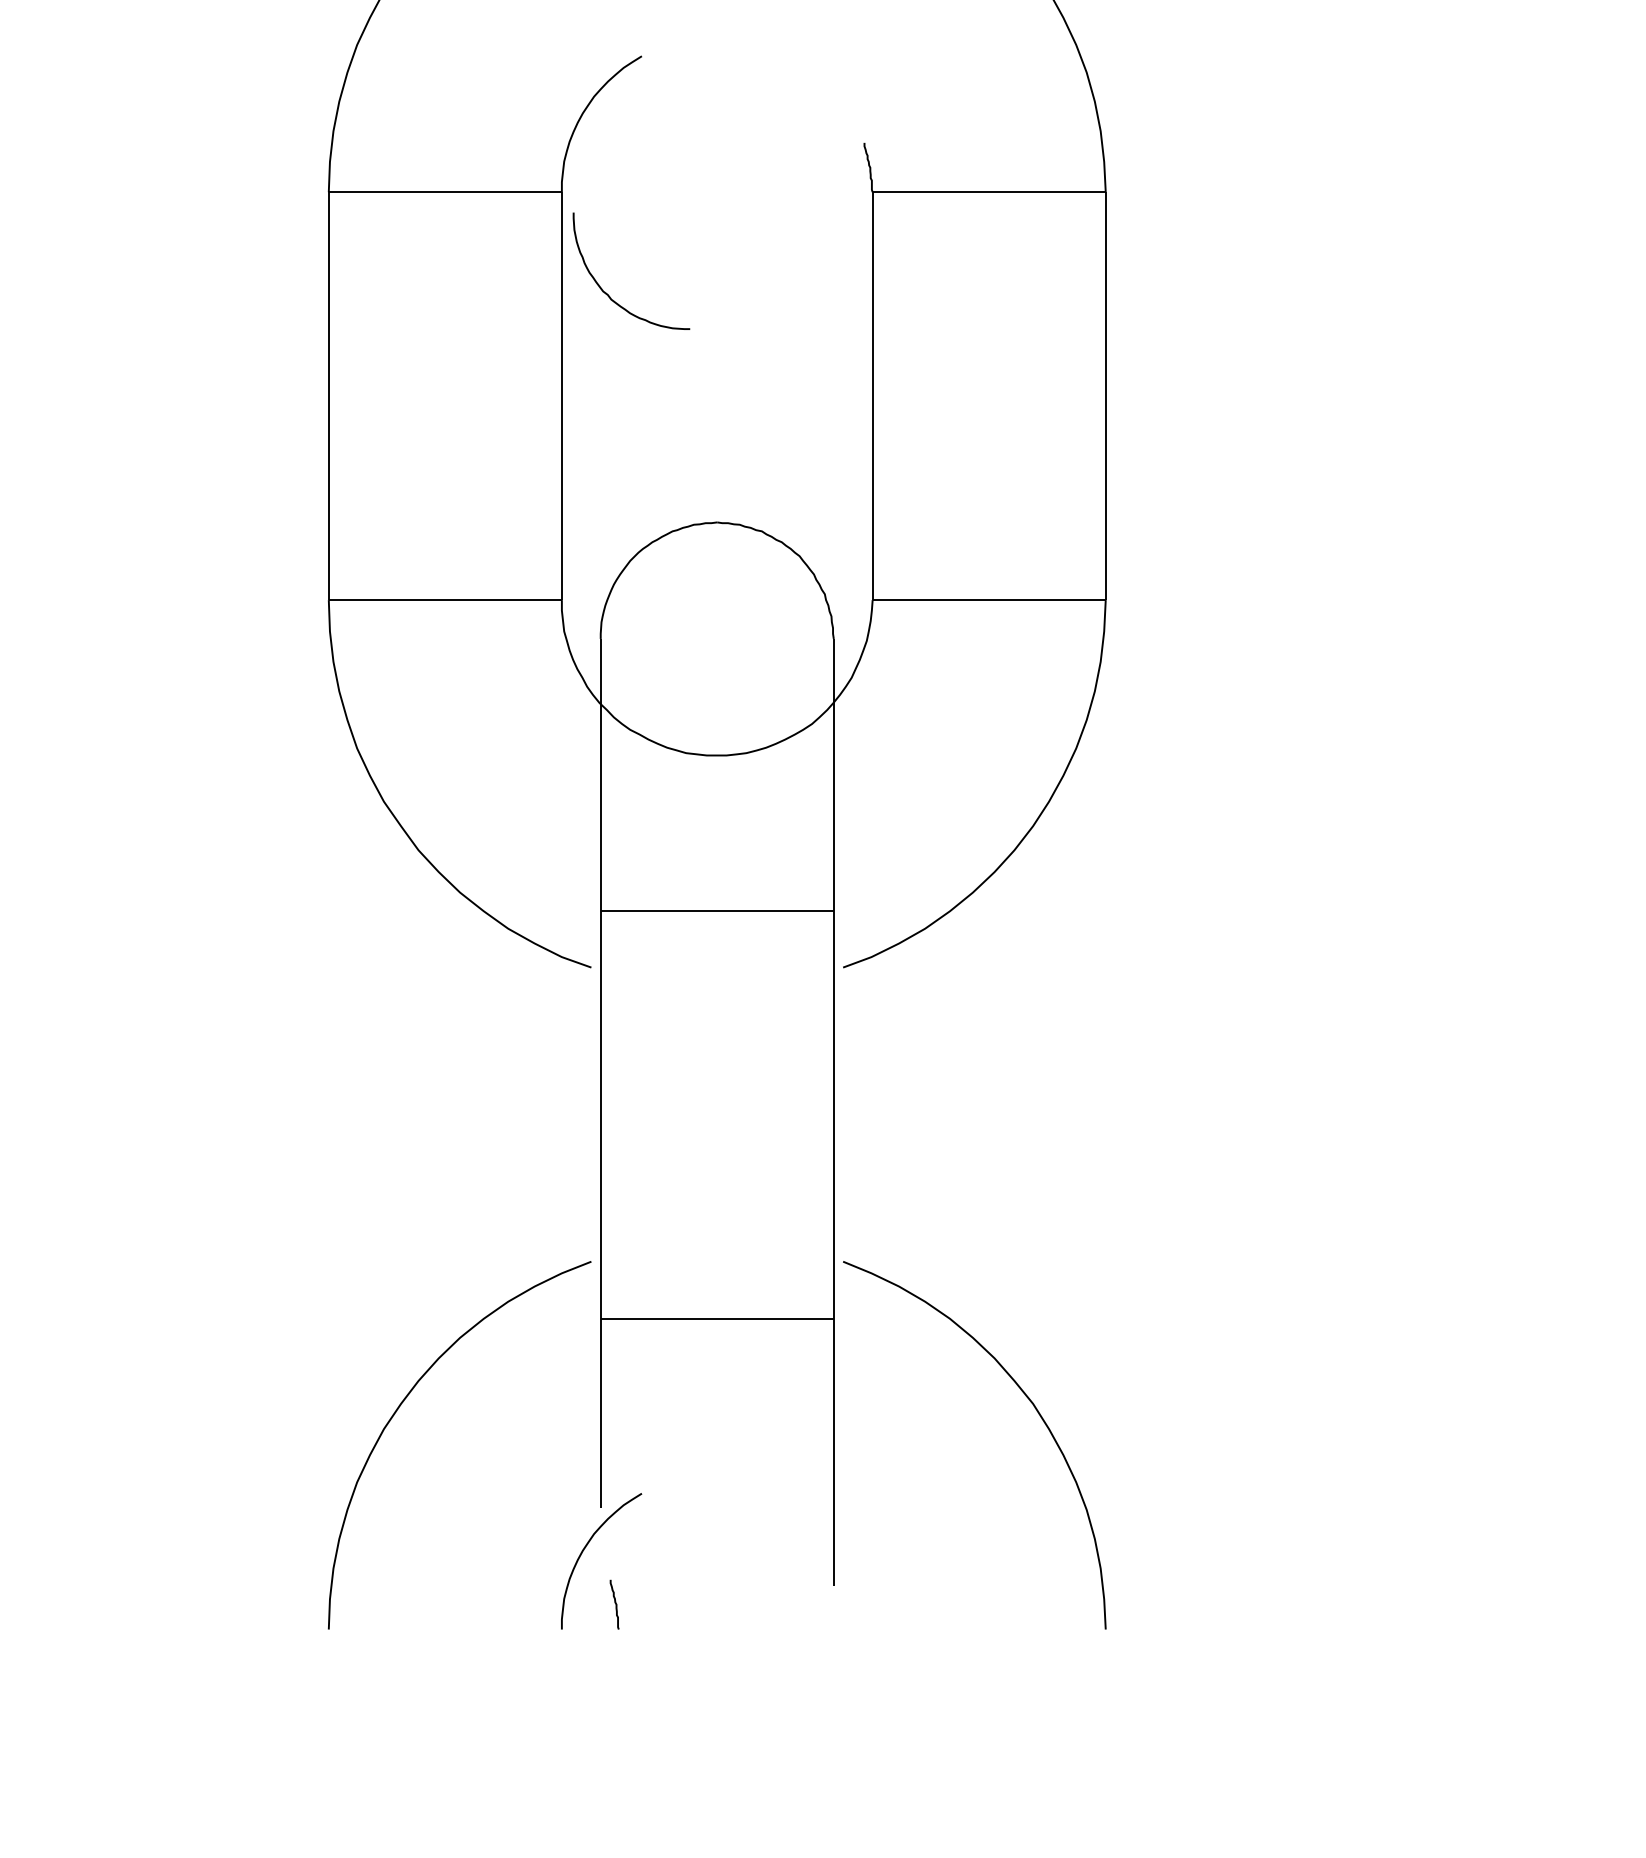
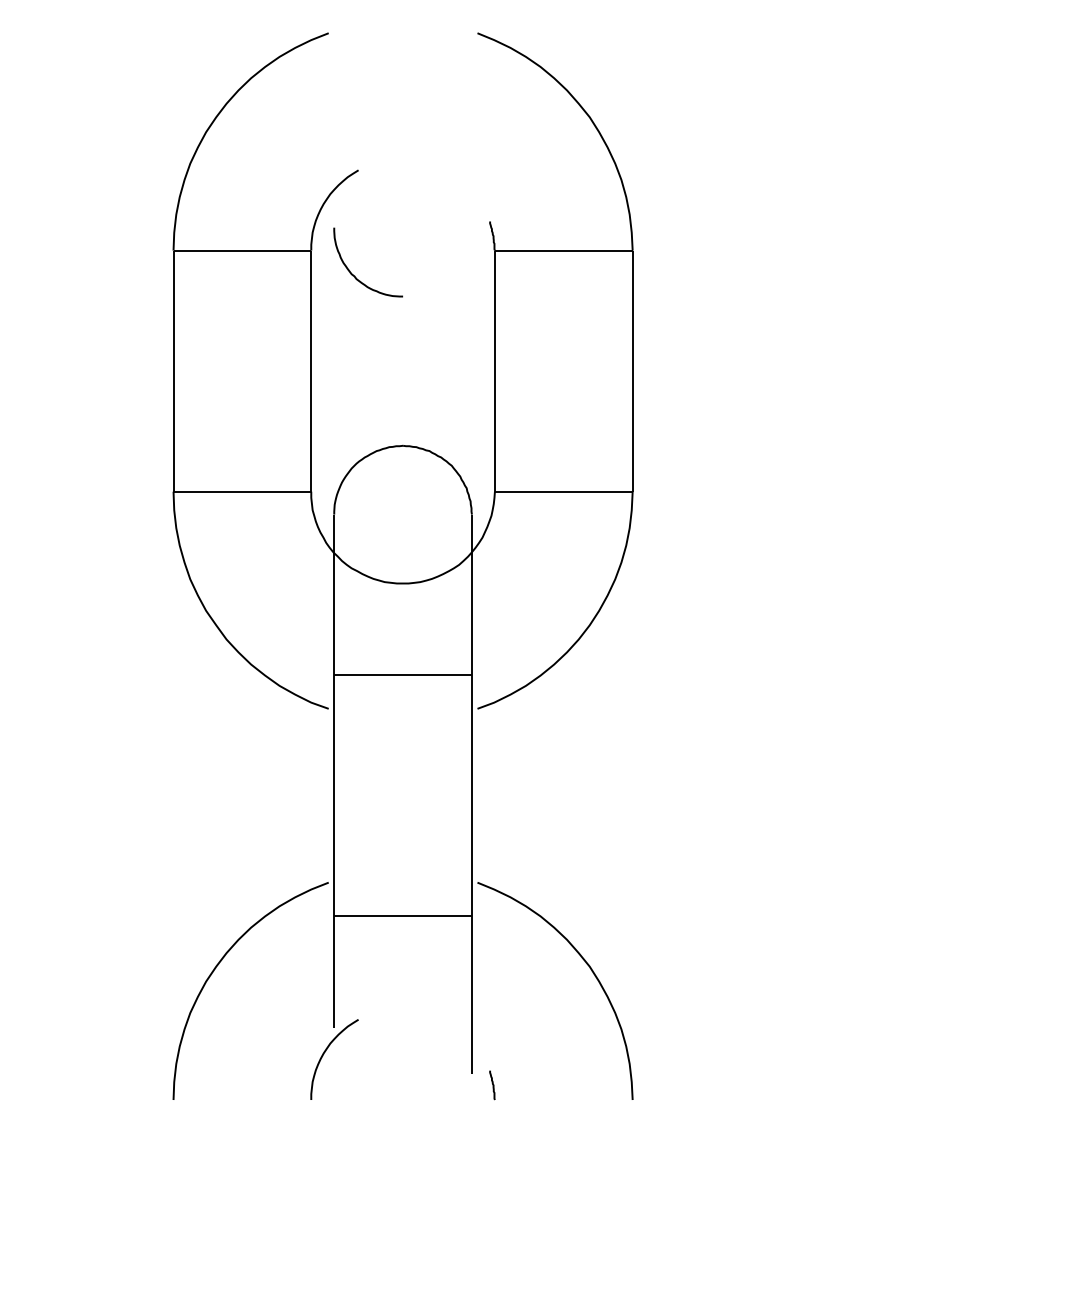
curve: (607, 293) -> (354, 275), moved
curve: (614, 1604) -> (492, 1085), moved

